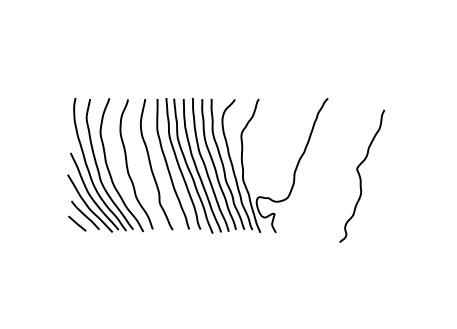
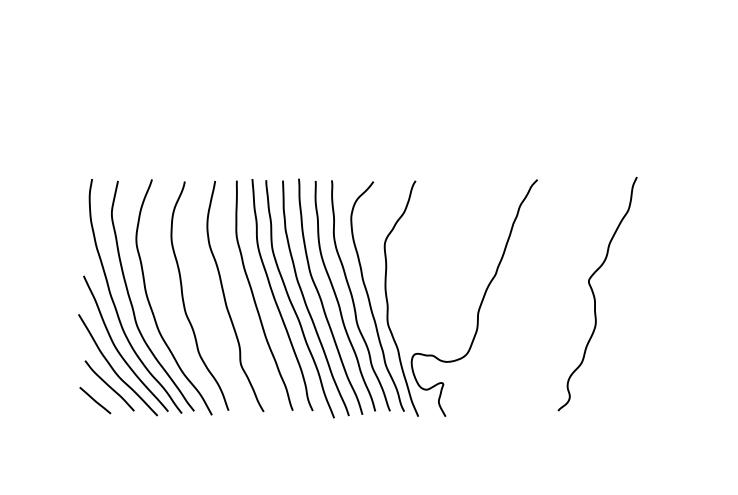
curve: (360, 175) -> (594, 292), moved

